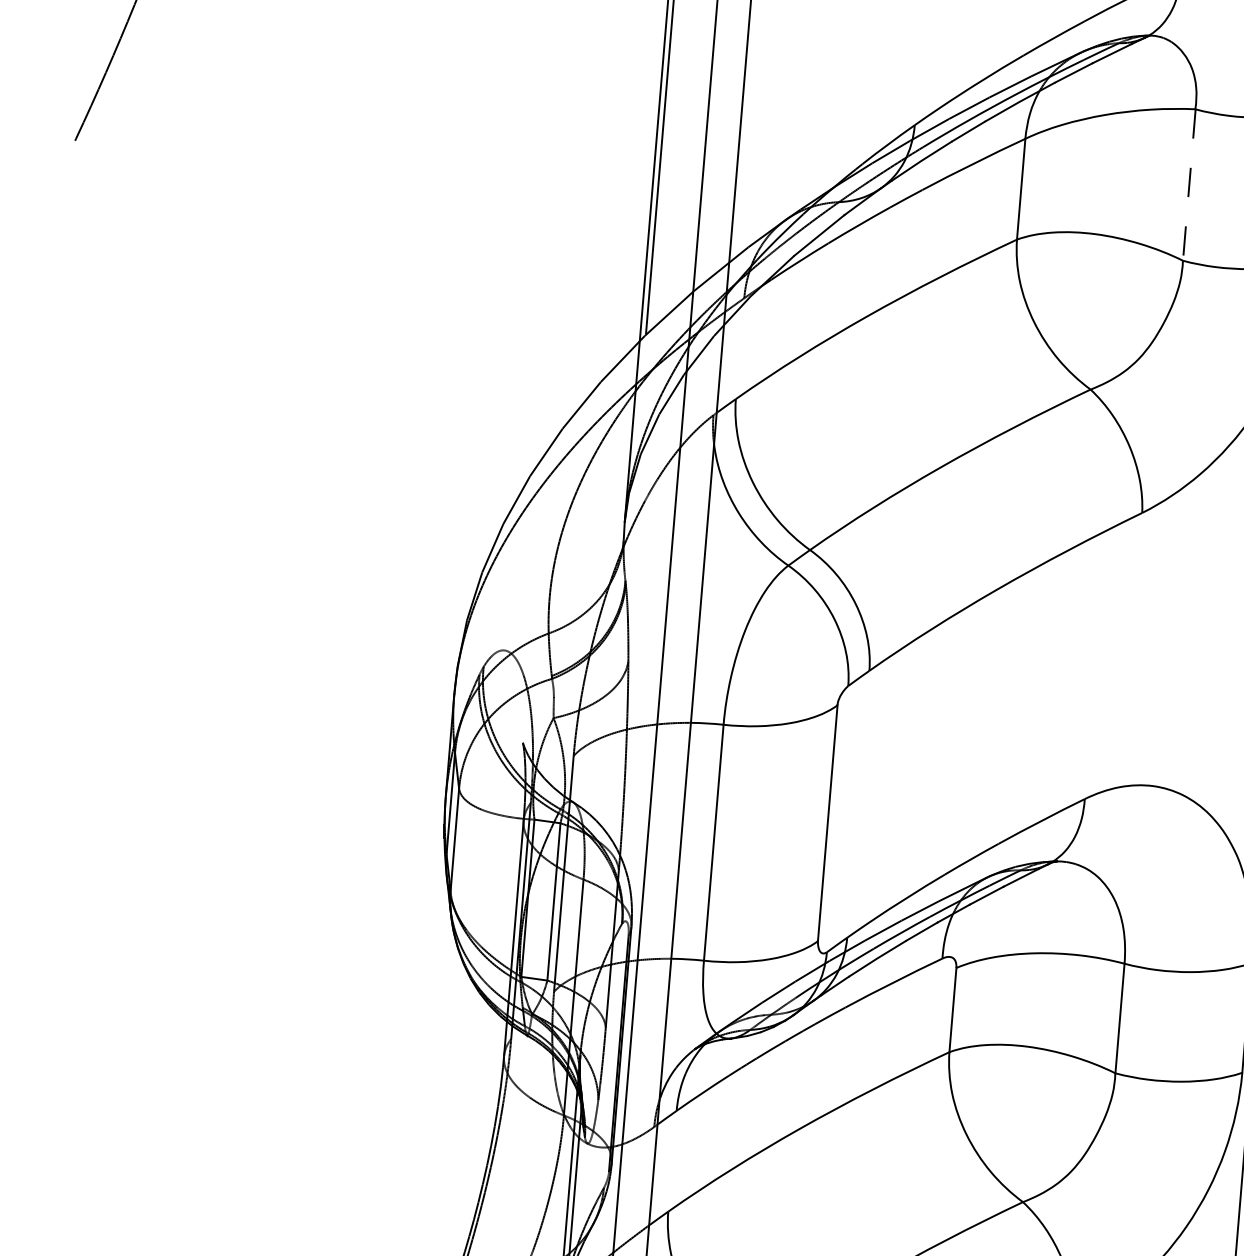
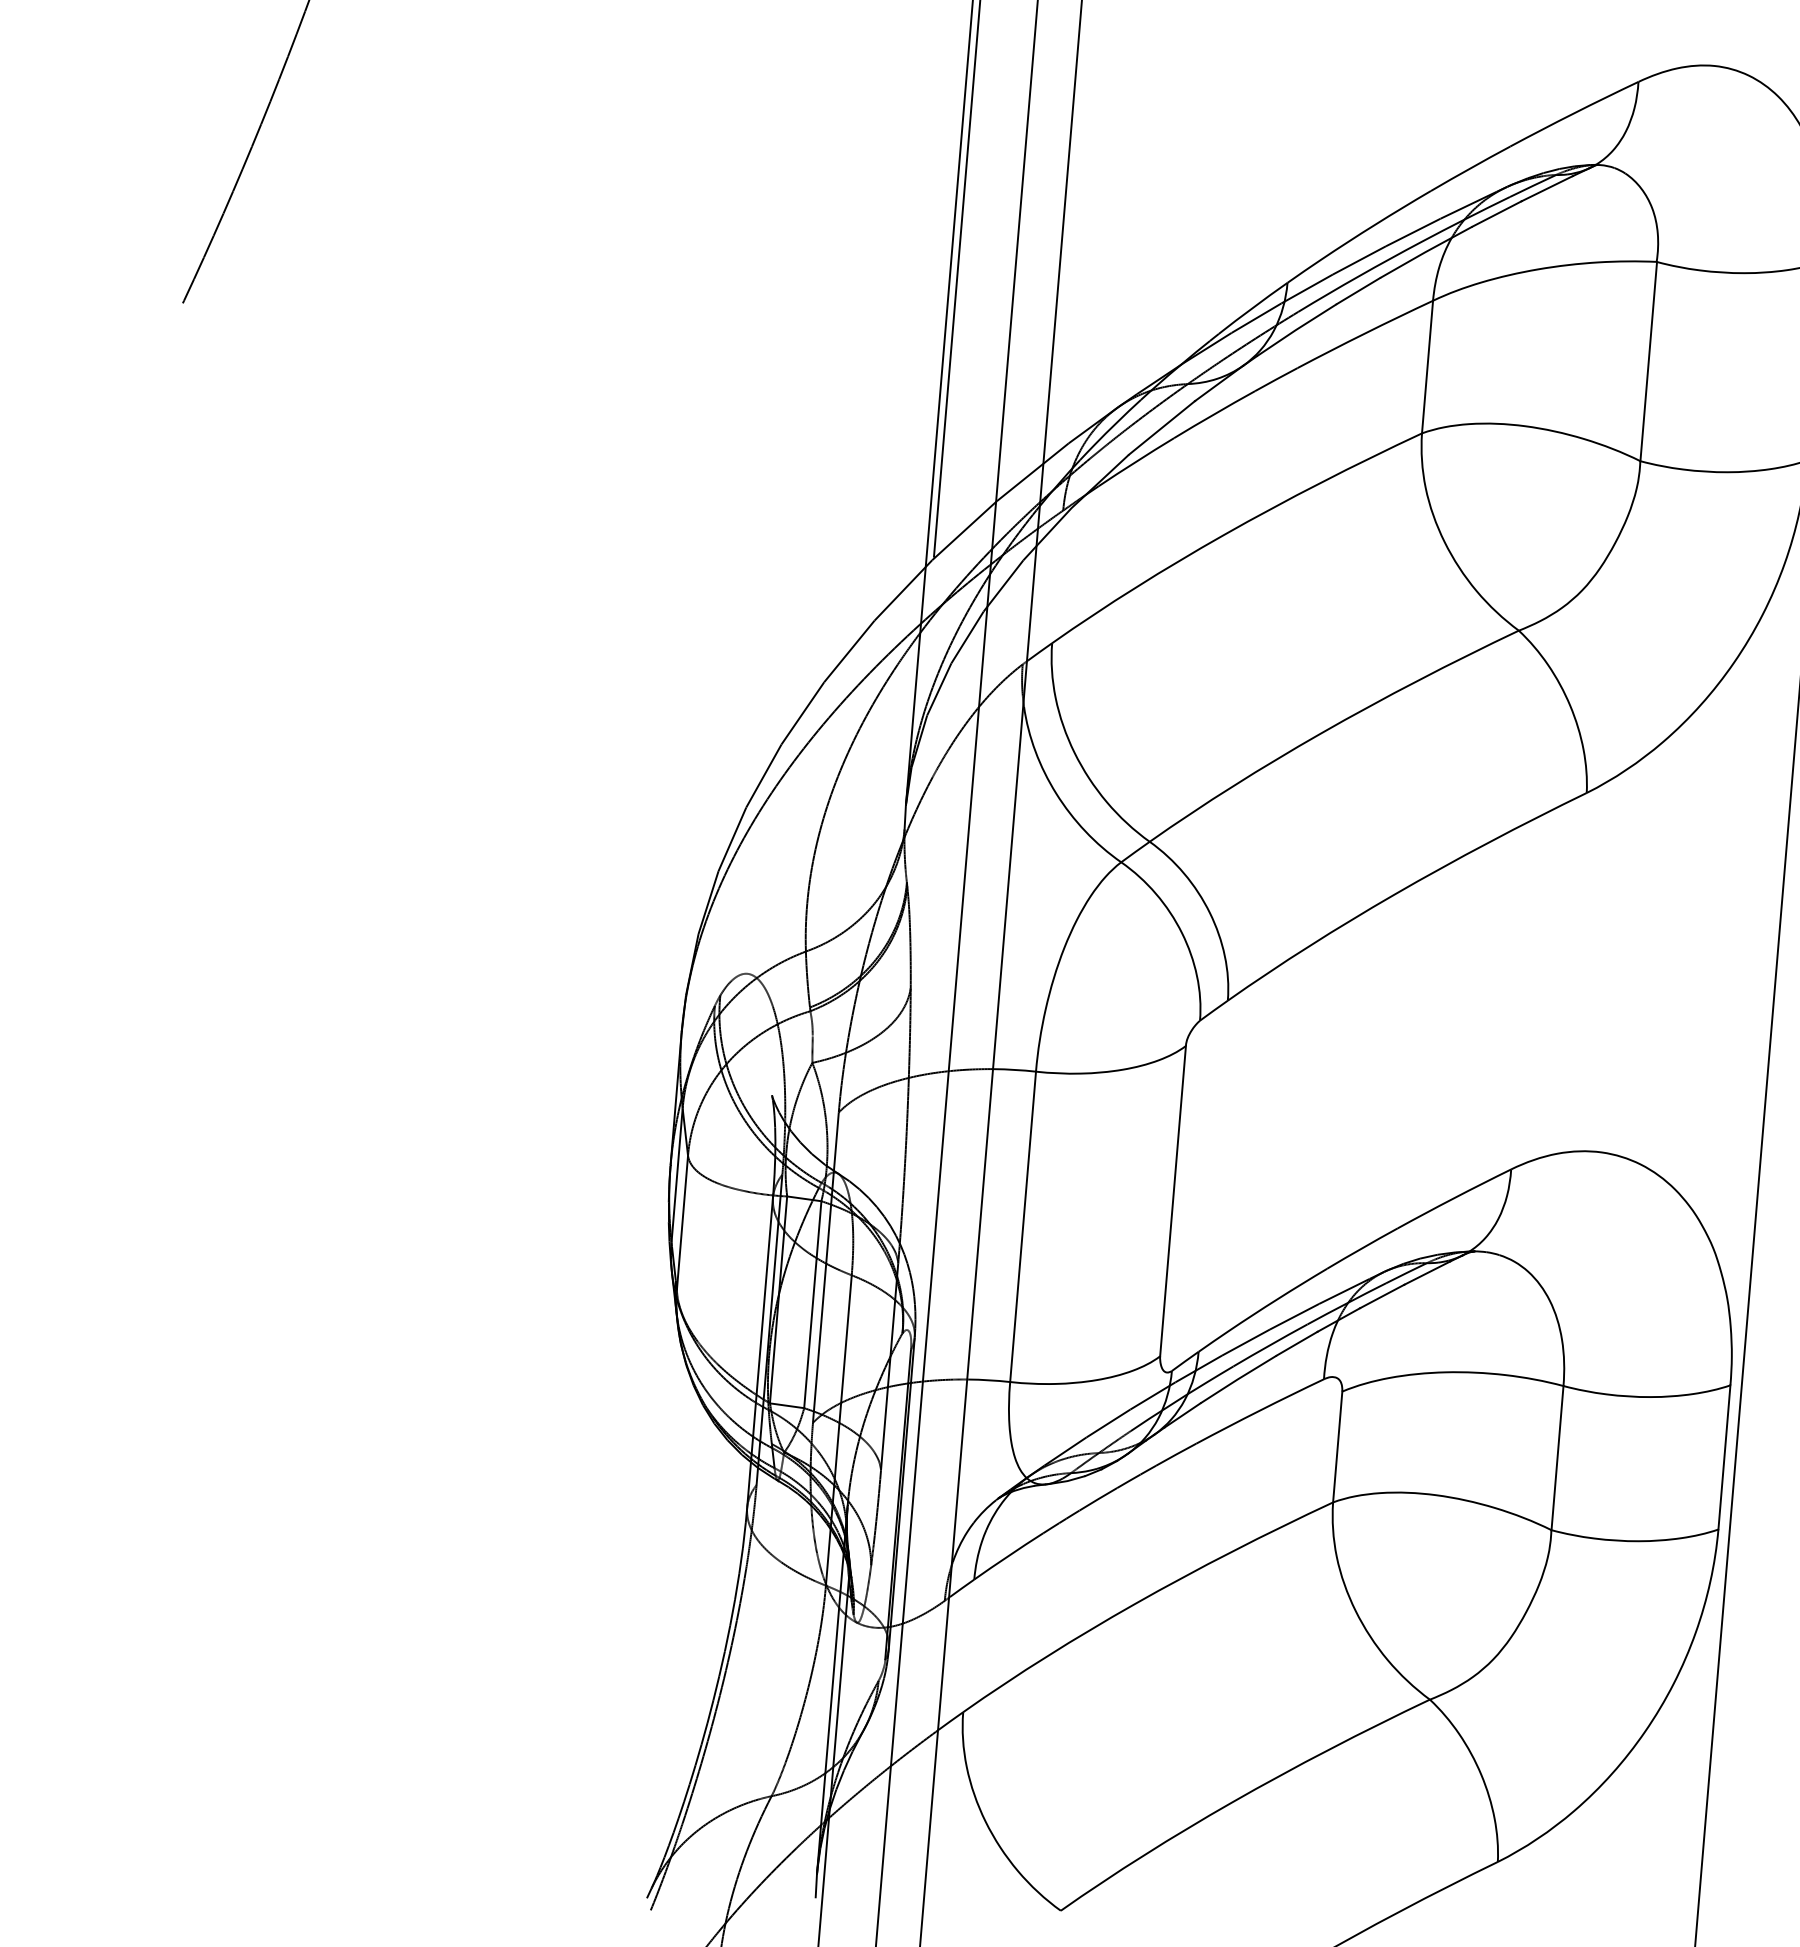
line: (1189, 184) -> (1648, 361), dashed -> solid

